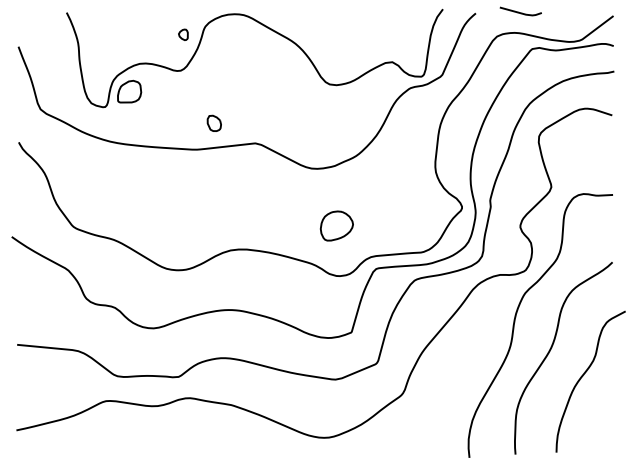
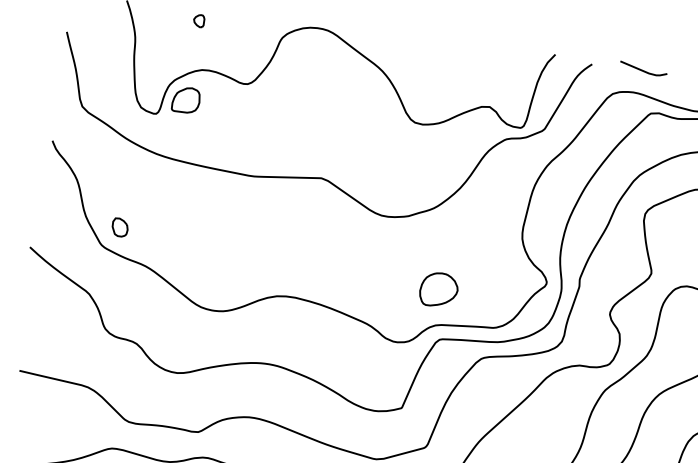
part: (183, 34) -> (199, 20), moved
part: (213, 122) -> (119, 226), moved
part: (336, 225) -> (438, 289), moved

